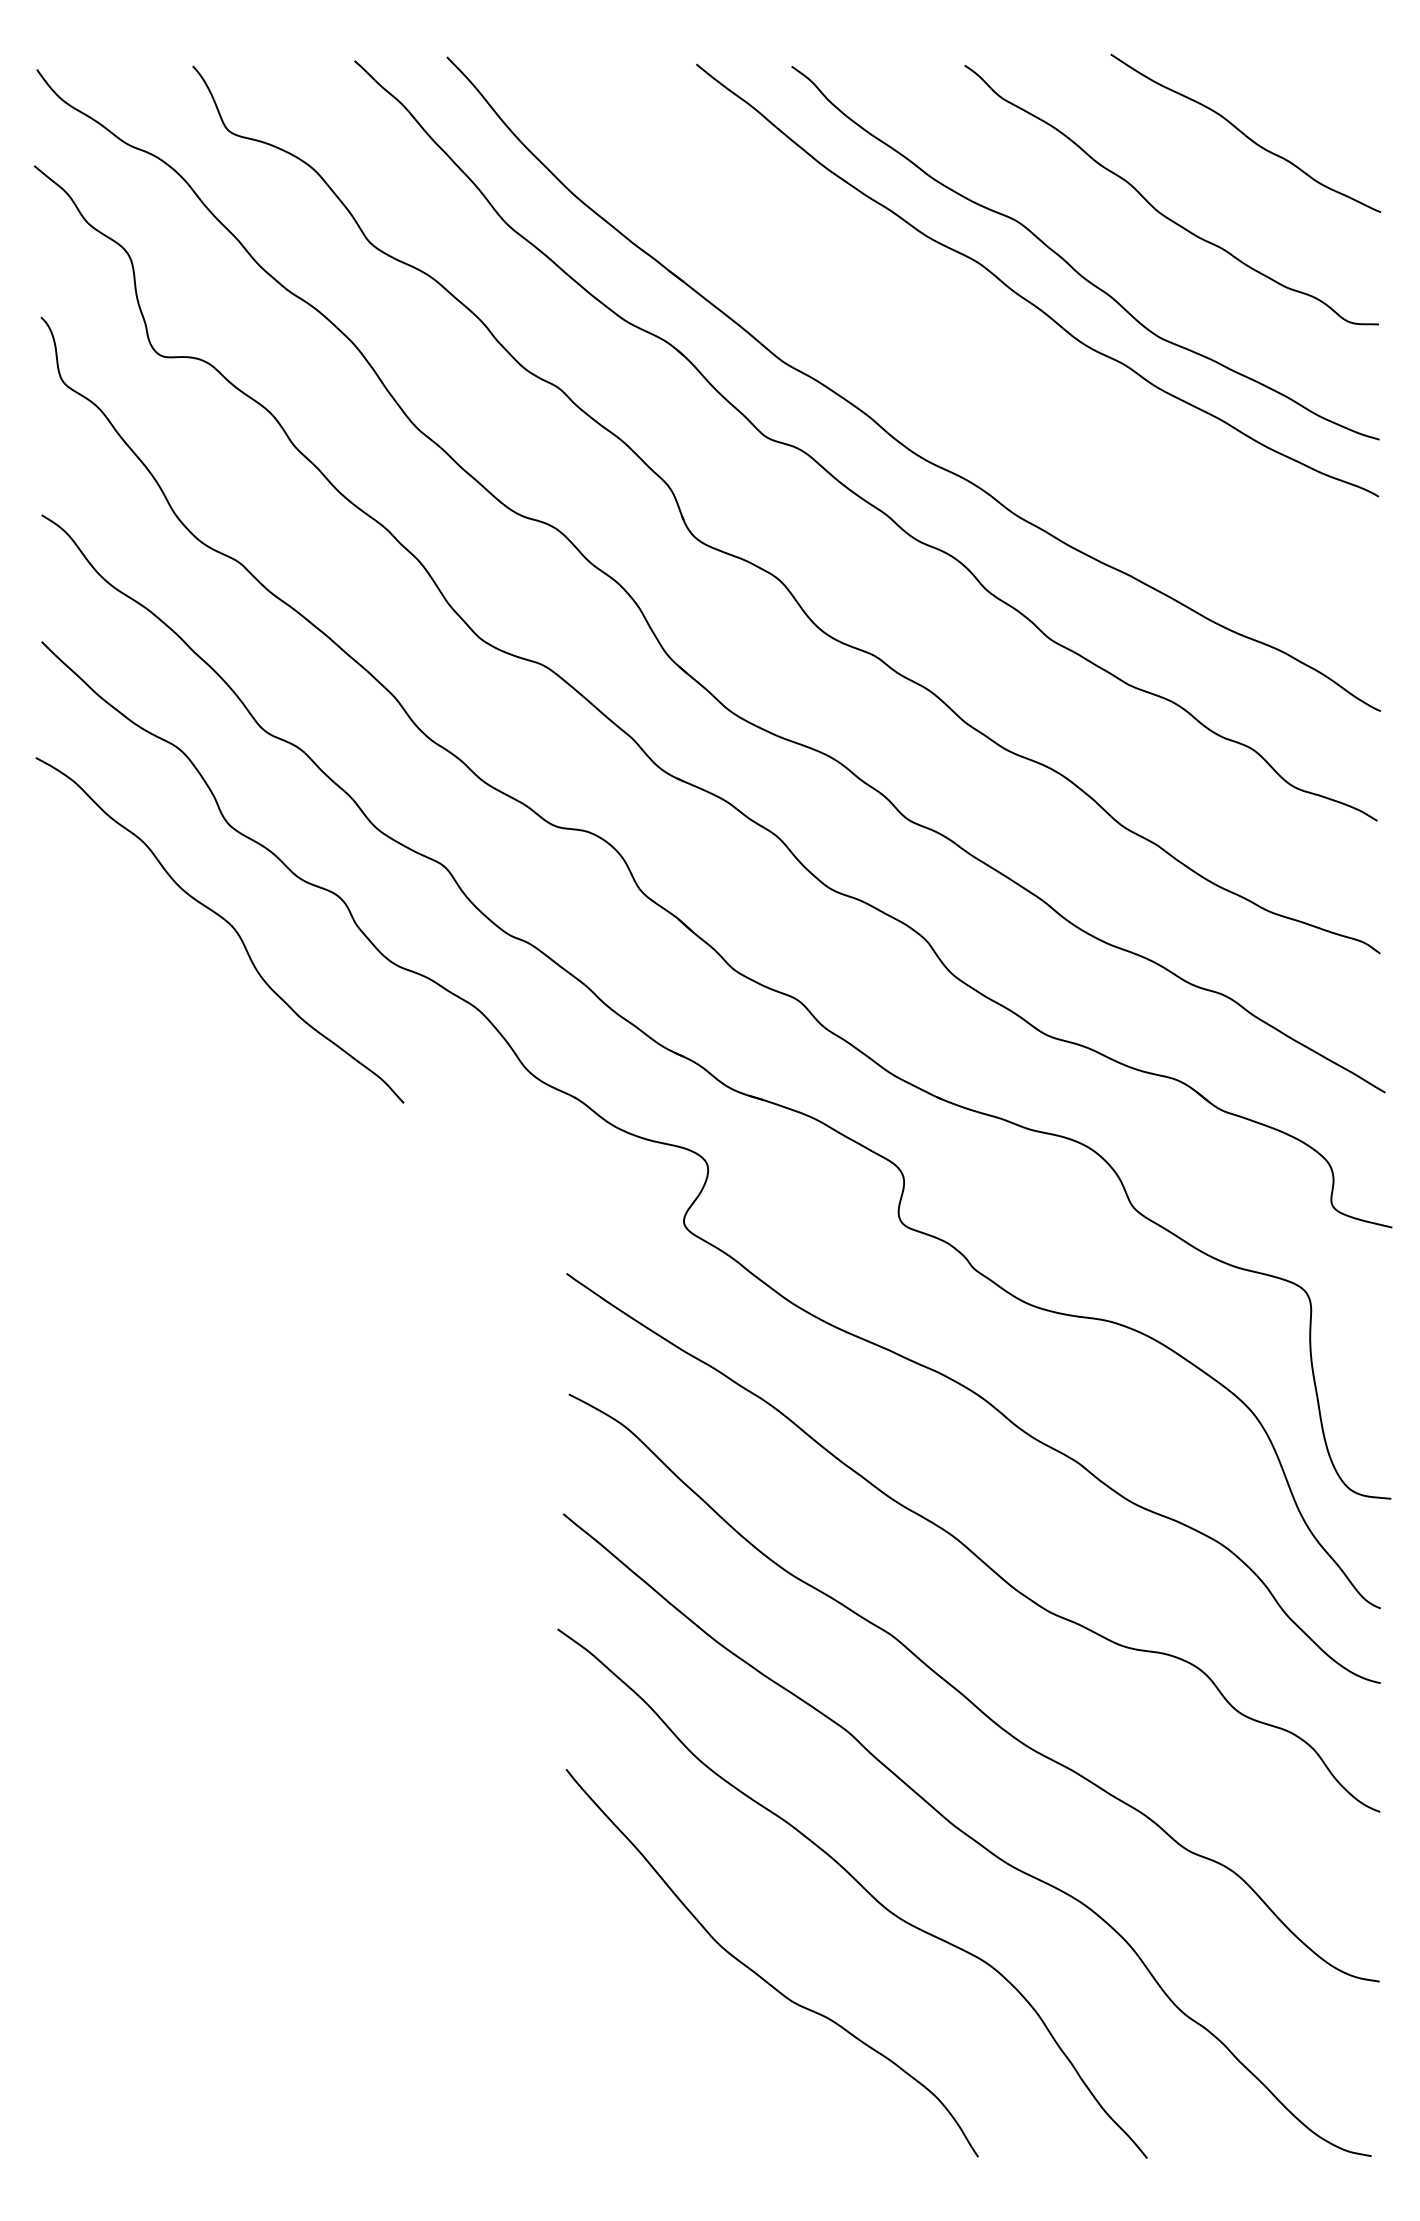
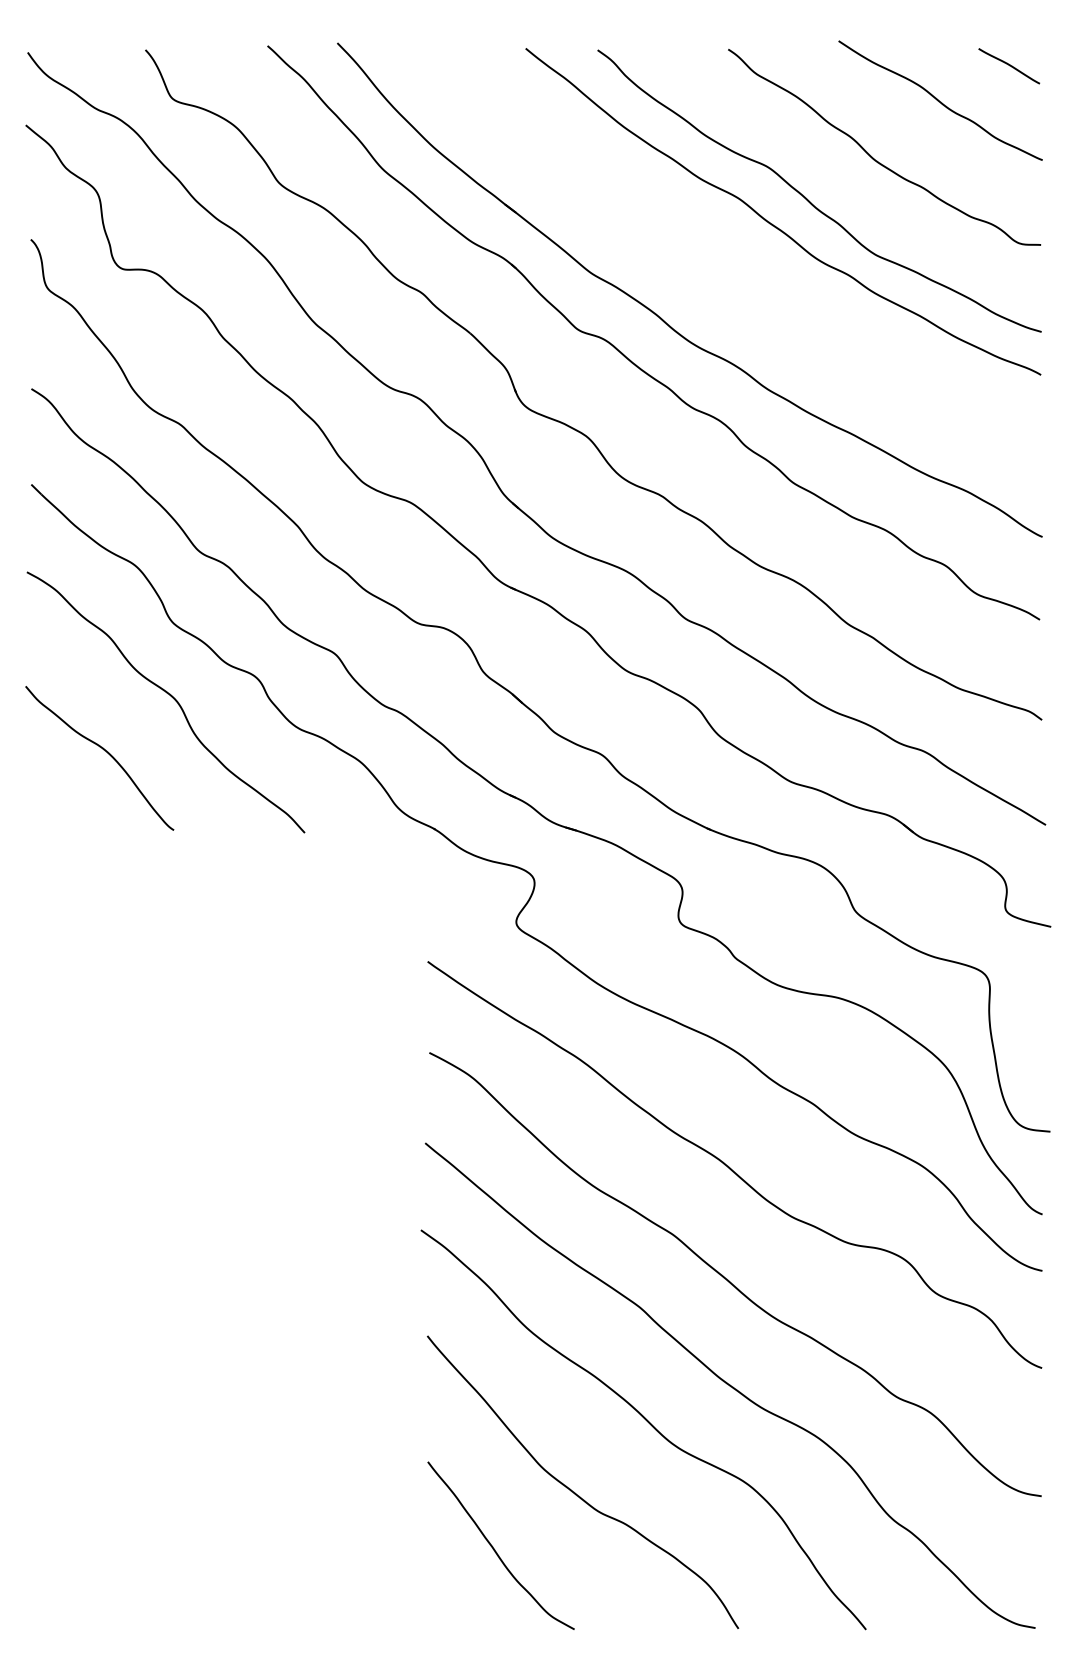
curve: (1336, 86) -> (1009, 65), added
curve: (138, 994) -> (104, 750), added
curve: (655, 2051) -> (494, 1549), added

